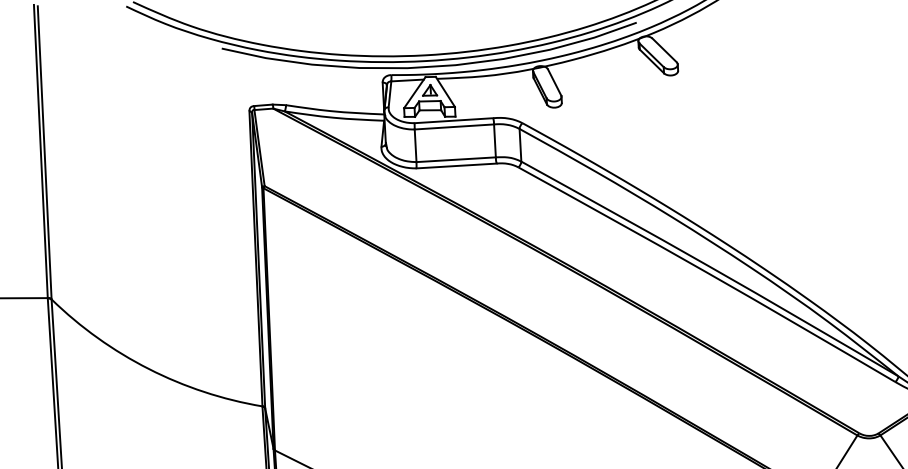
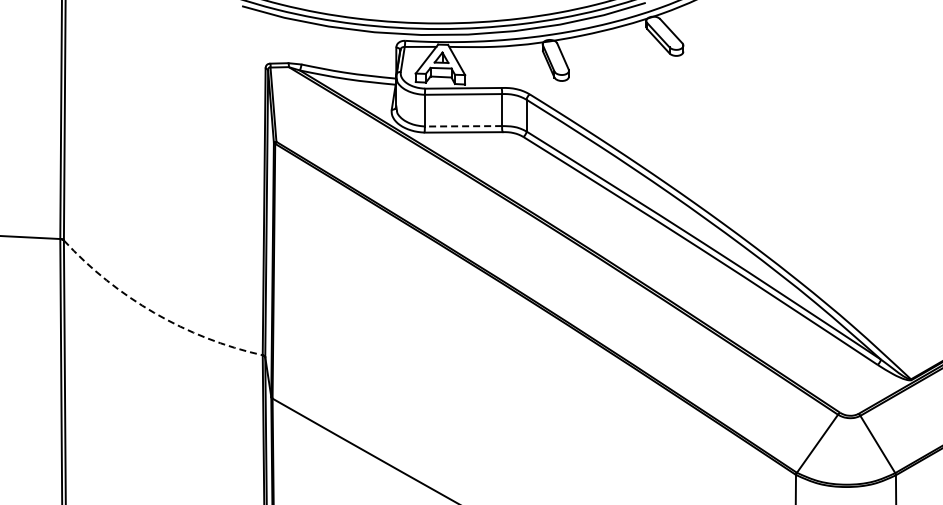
line: (456, 159) -> (463, 126), solid -> dashed
arc: (148, 369) -> (154, 313), solid -> dashed

